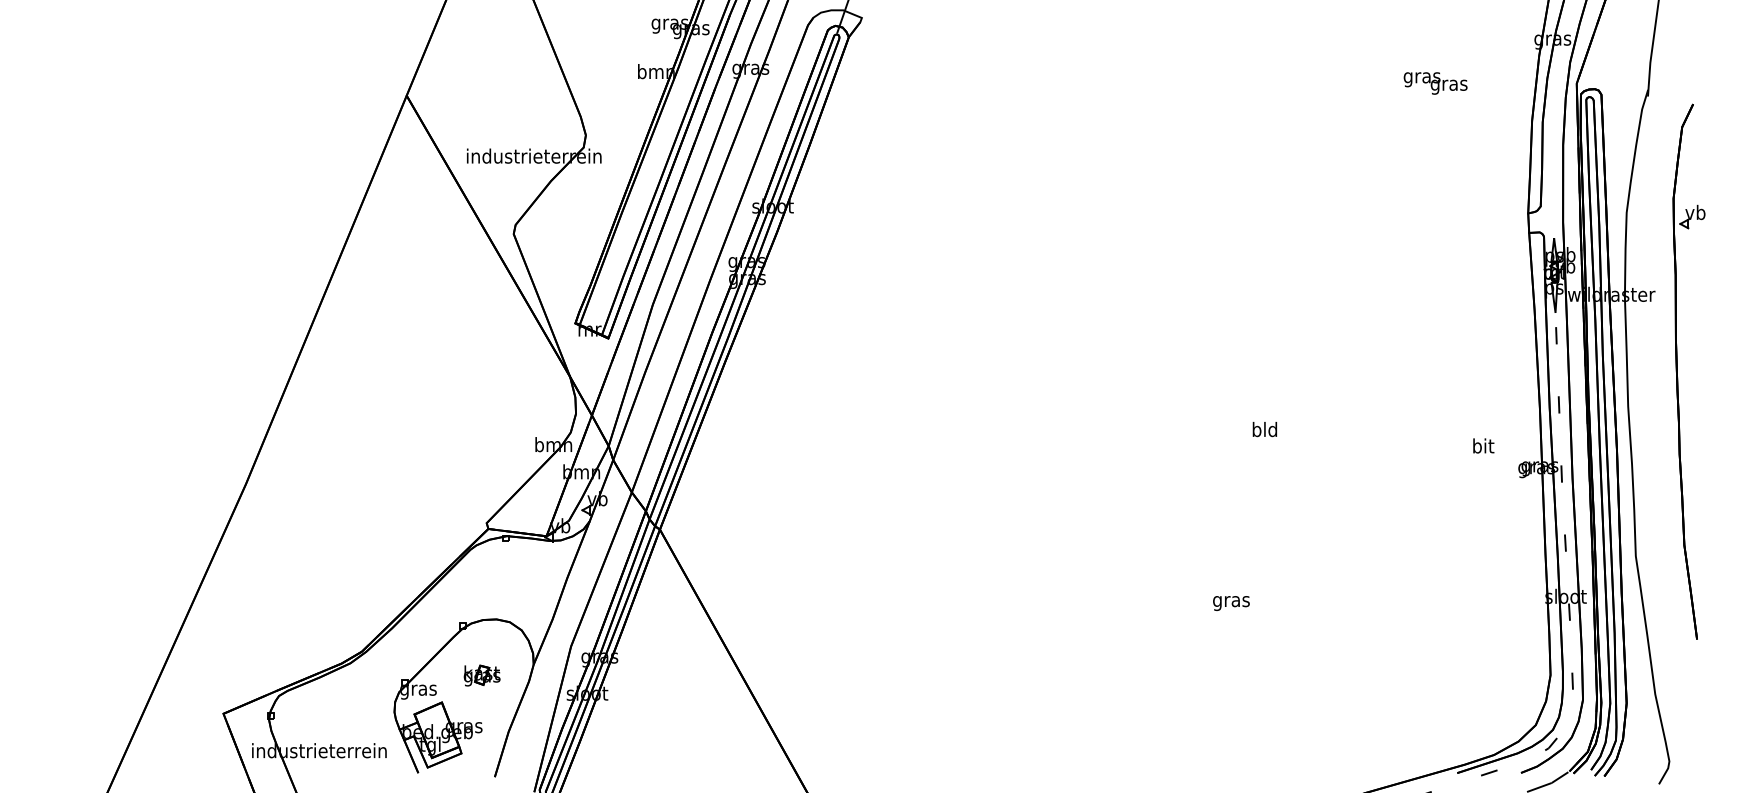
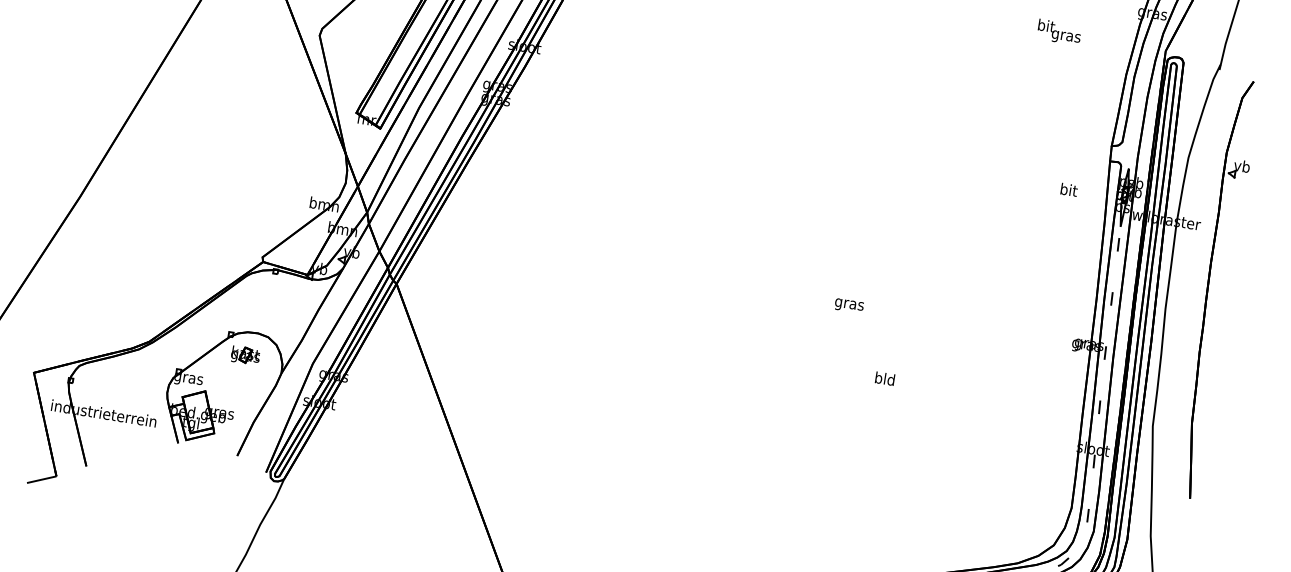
text: (1421, 77) -> (1045, 26), gras -> bit
text: (1264, 429) -> (884, 378), moved
text: (1483, 445) -> (1069, 189), moved
text: (1231, 603) -> (849, 306), moved
part: (481, 675) -> (245, 355), moved

